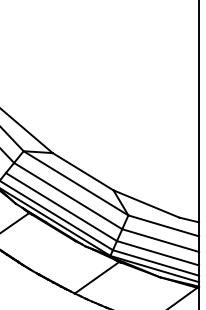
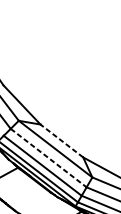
line: (83, 171) -> (62, 140), solid -> dashed
line: (68, 196) -> (48, 158), solid -> dashed

